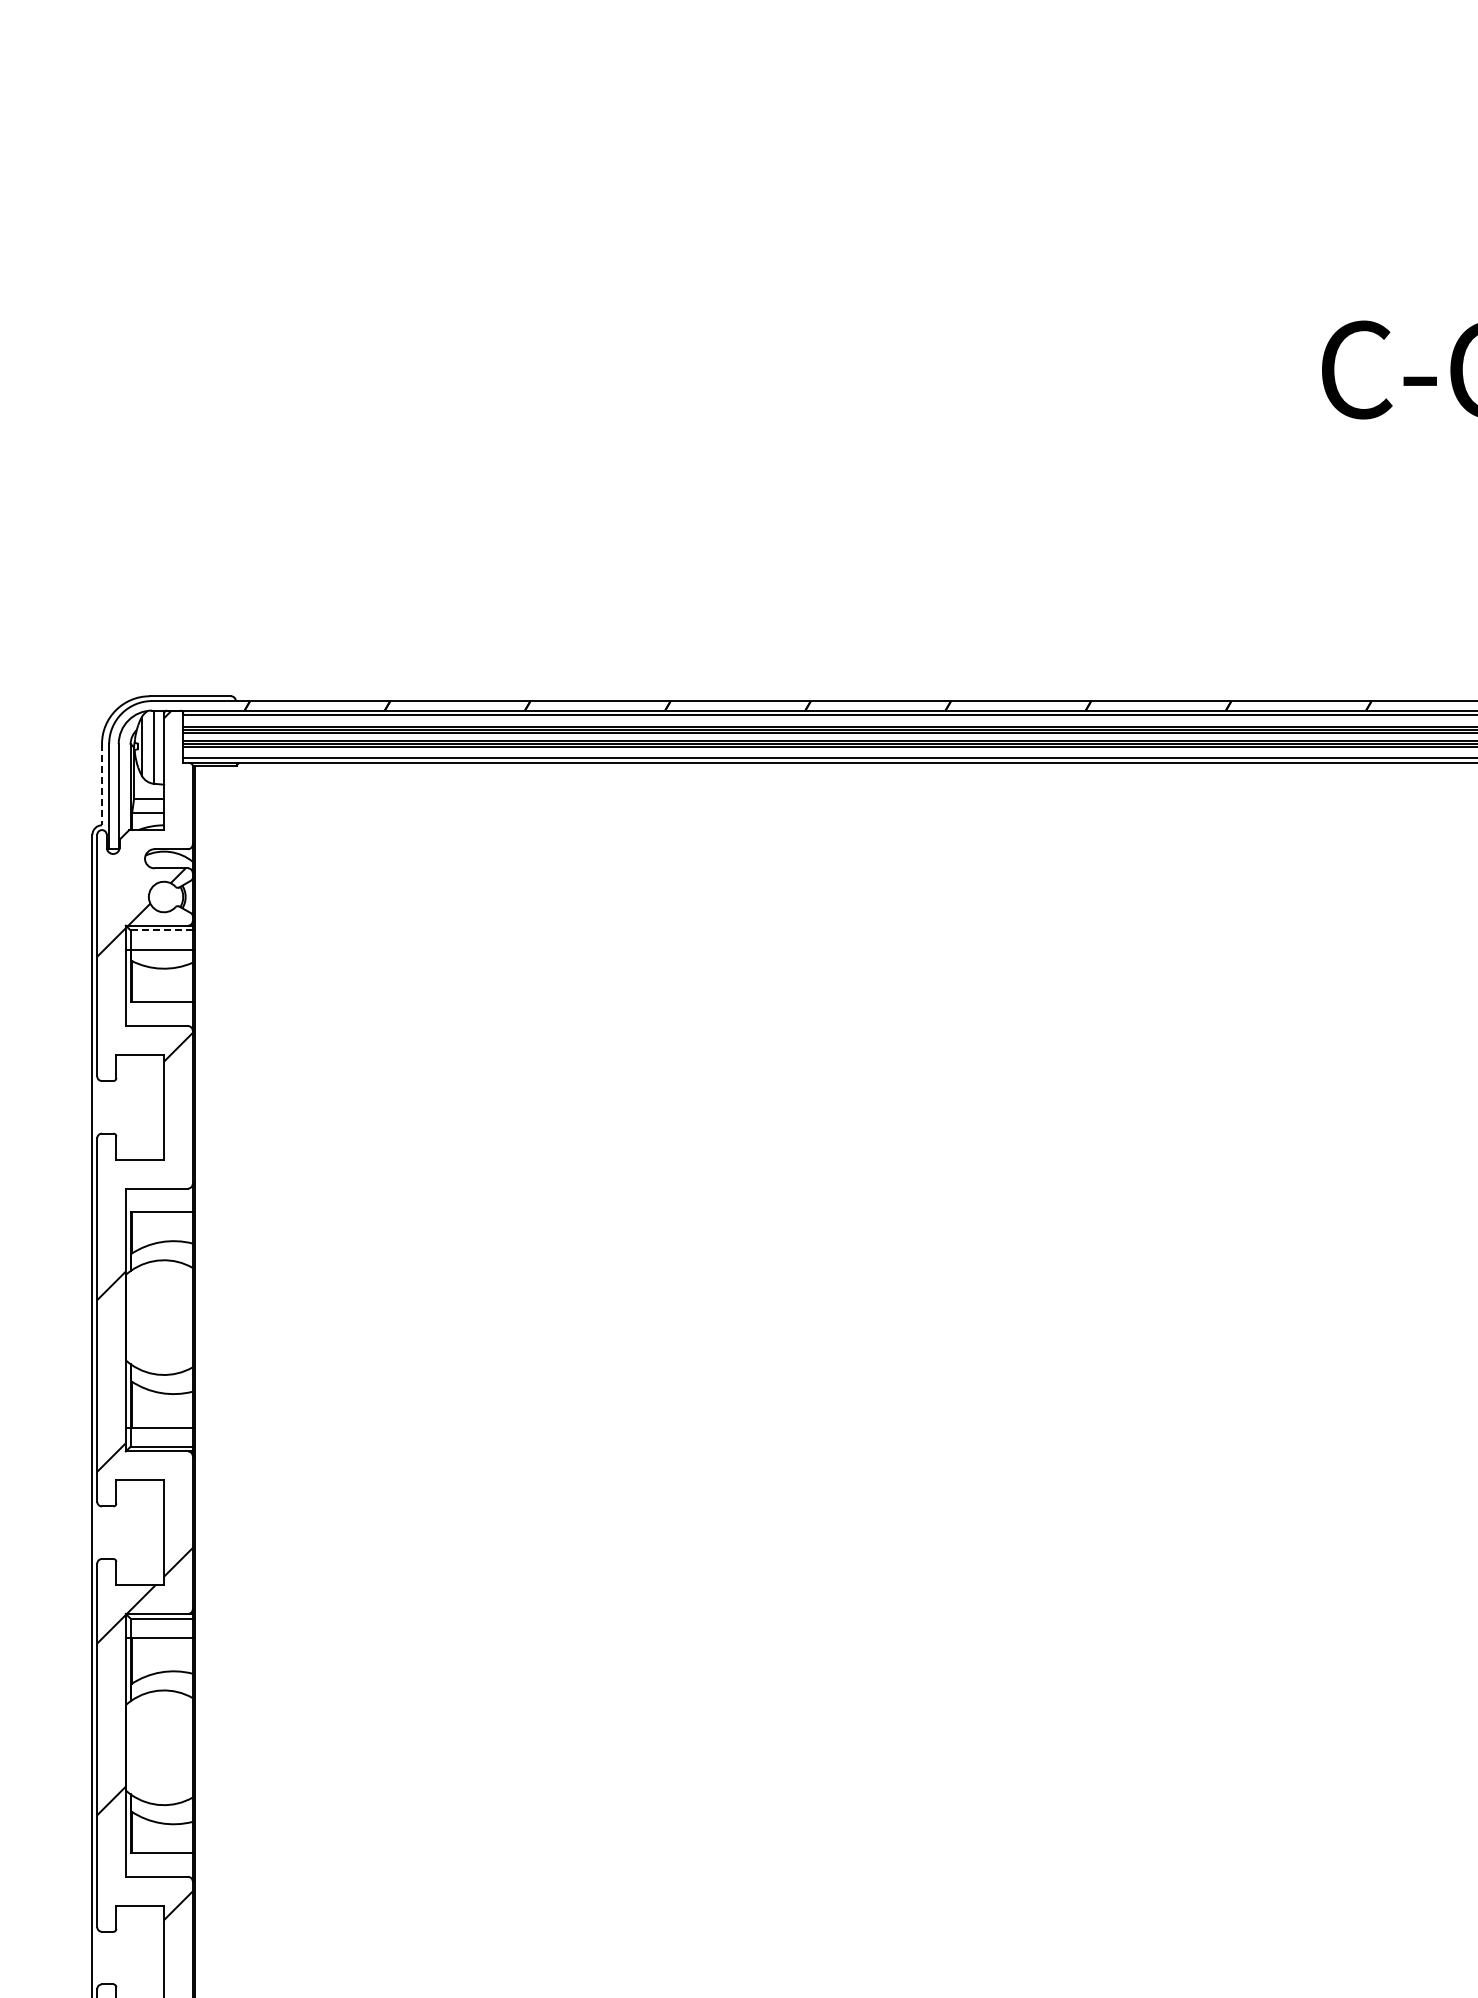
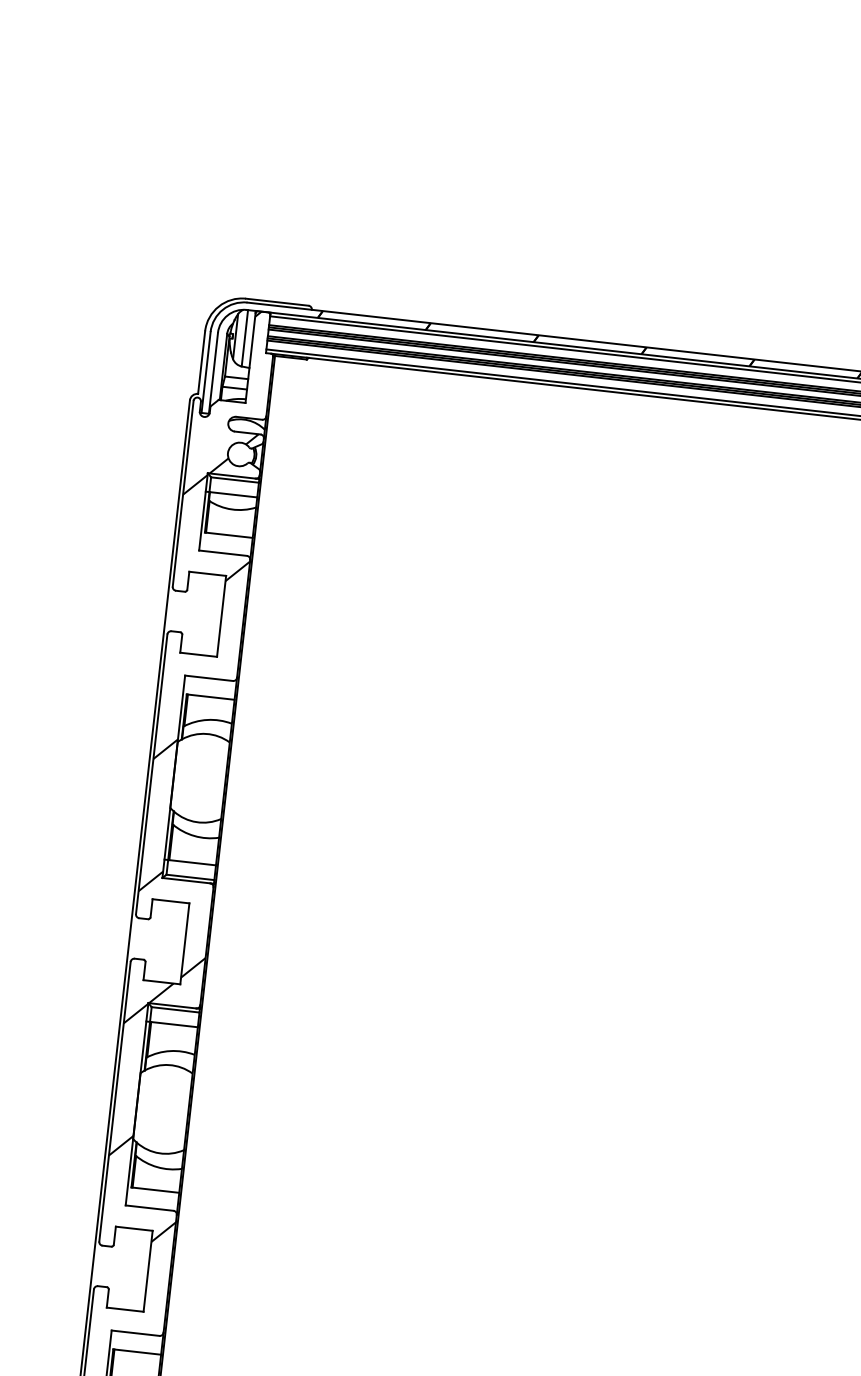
line: (102, 784) -> (202, 362), dashed -> solid
line: (162, 930) -> (235, 480), dashed -> solid

